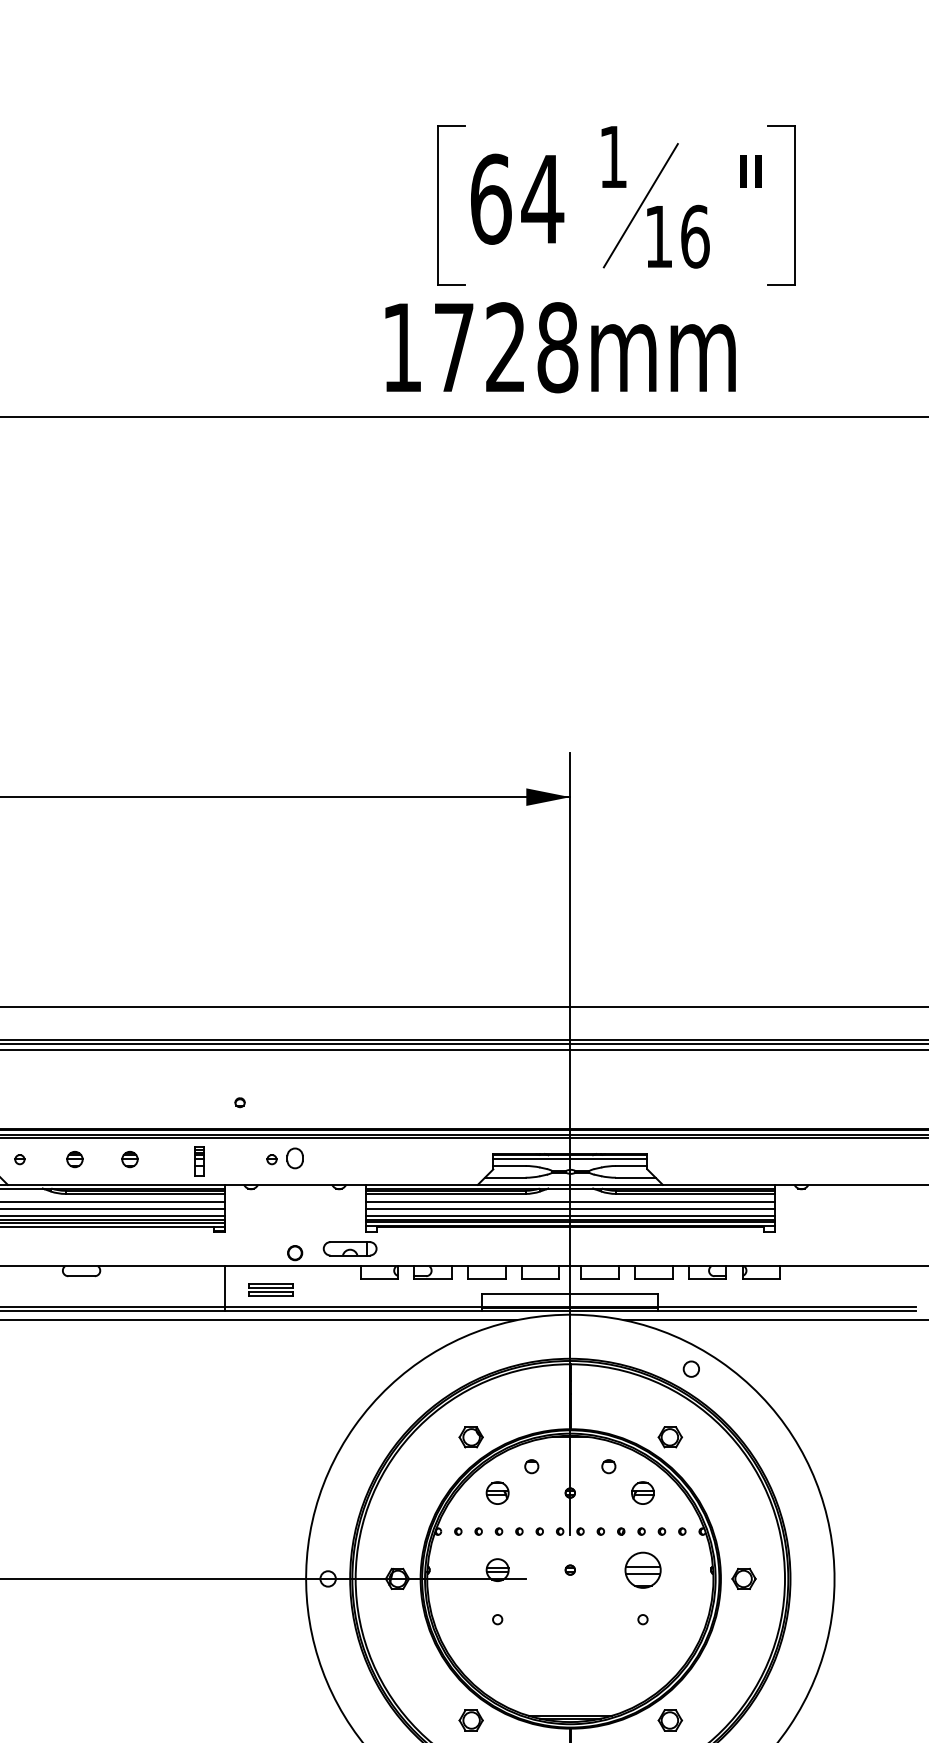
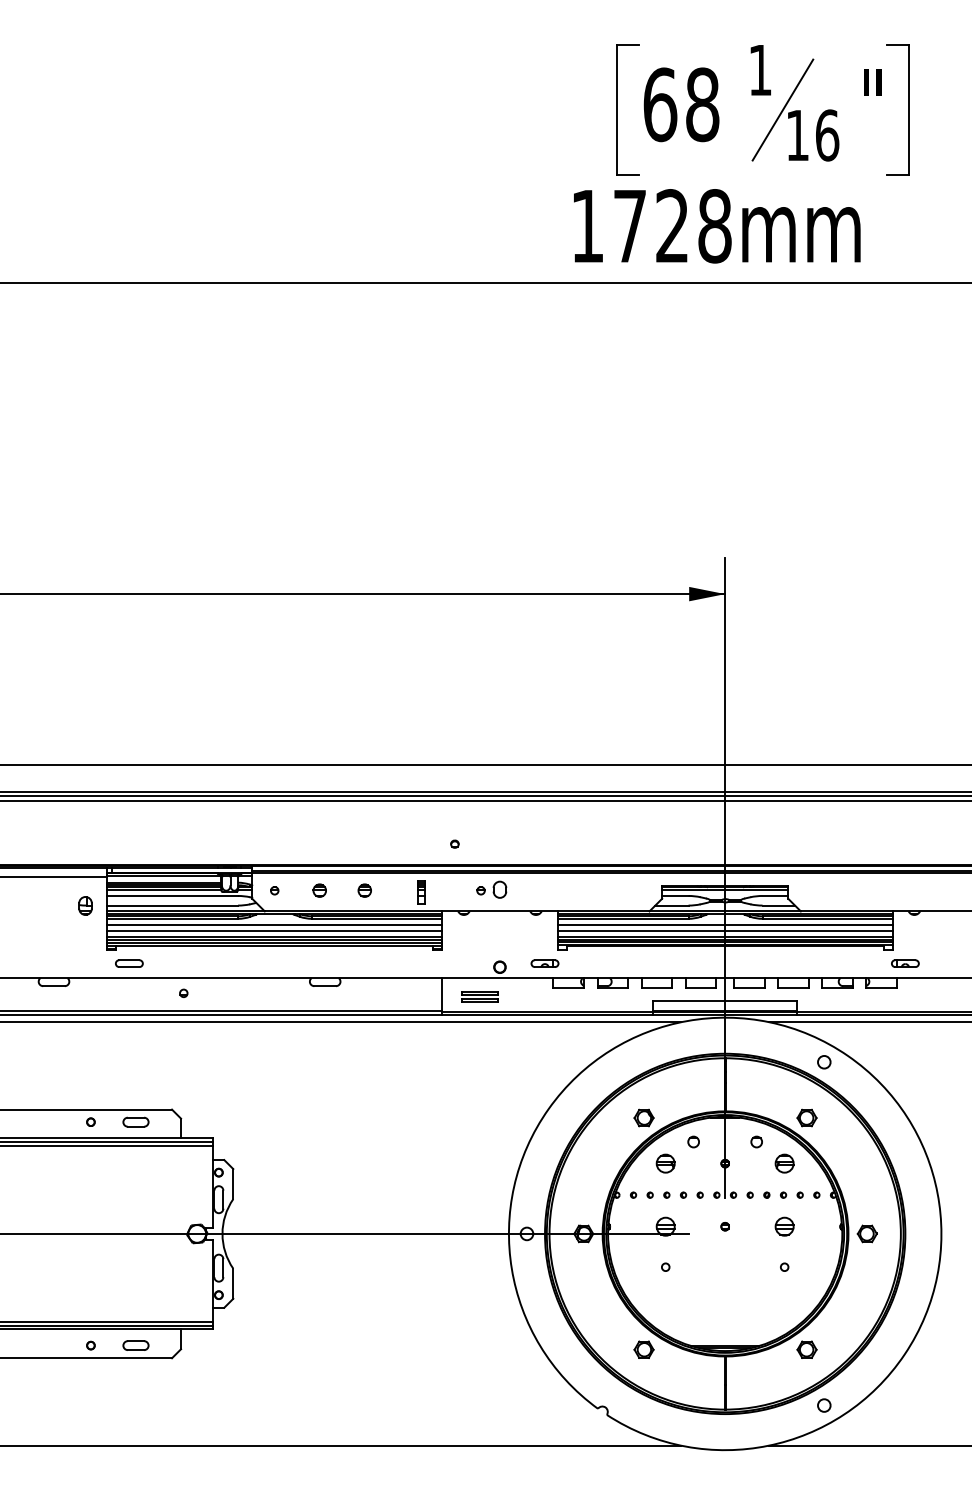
text: (542, 198) -> (702, 104), 64 -> 68
part: (349, 1248) -> (544, 963), size x0.62
part: (790, 1248) -> (905, 963), added
part: (642, 1569) -> (784, 1226), size x0.62

